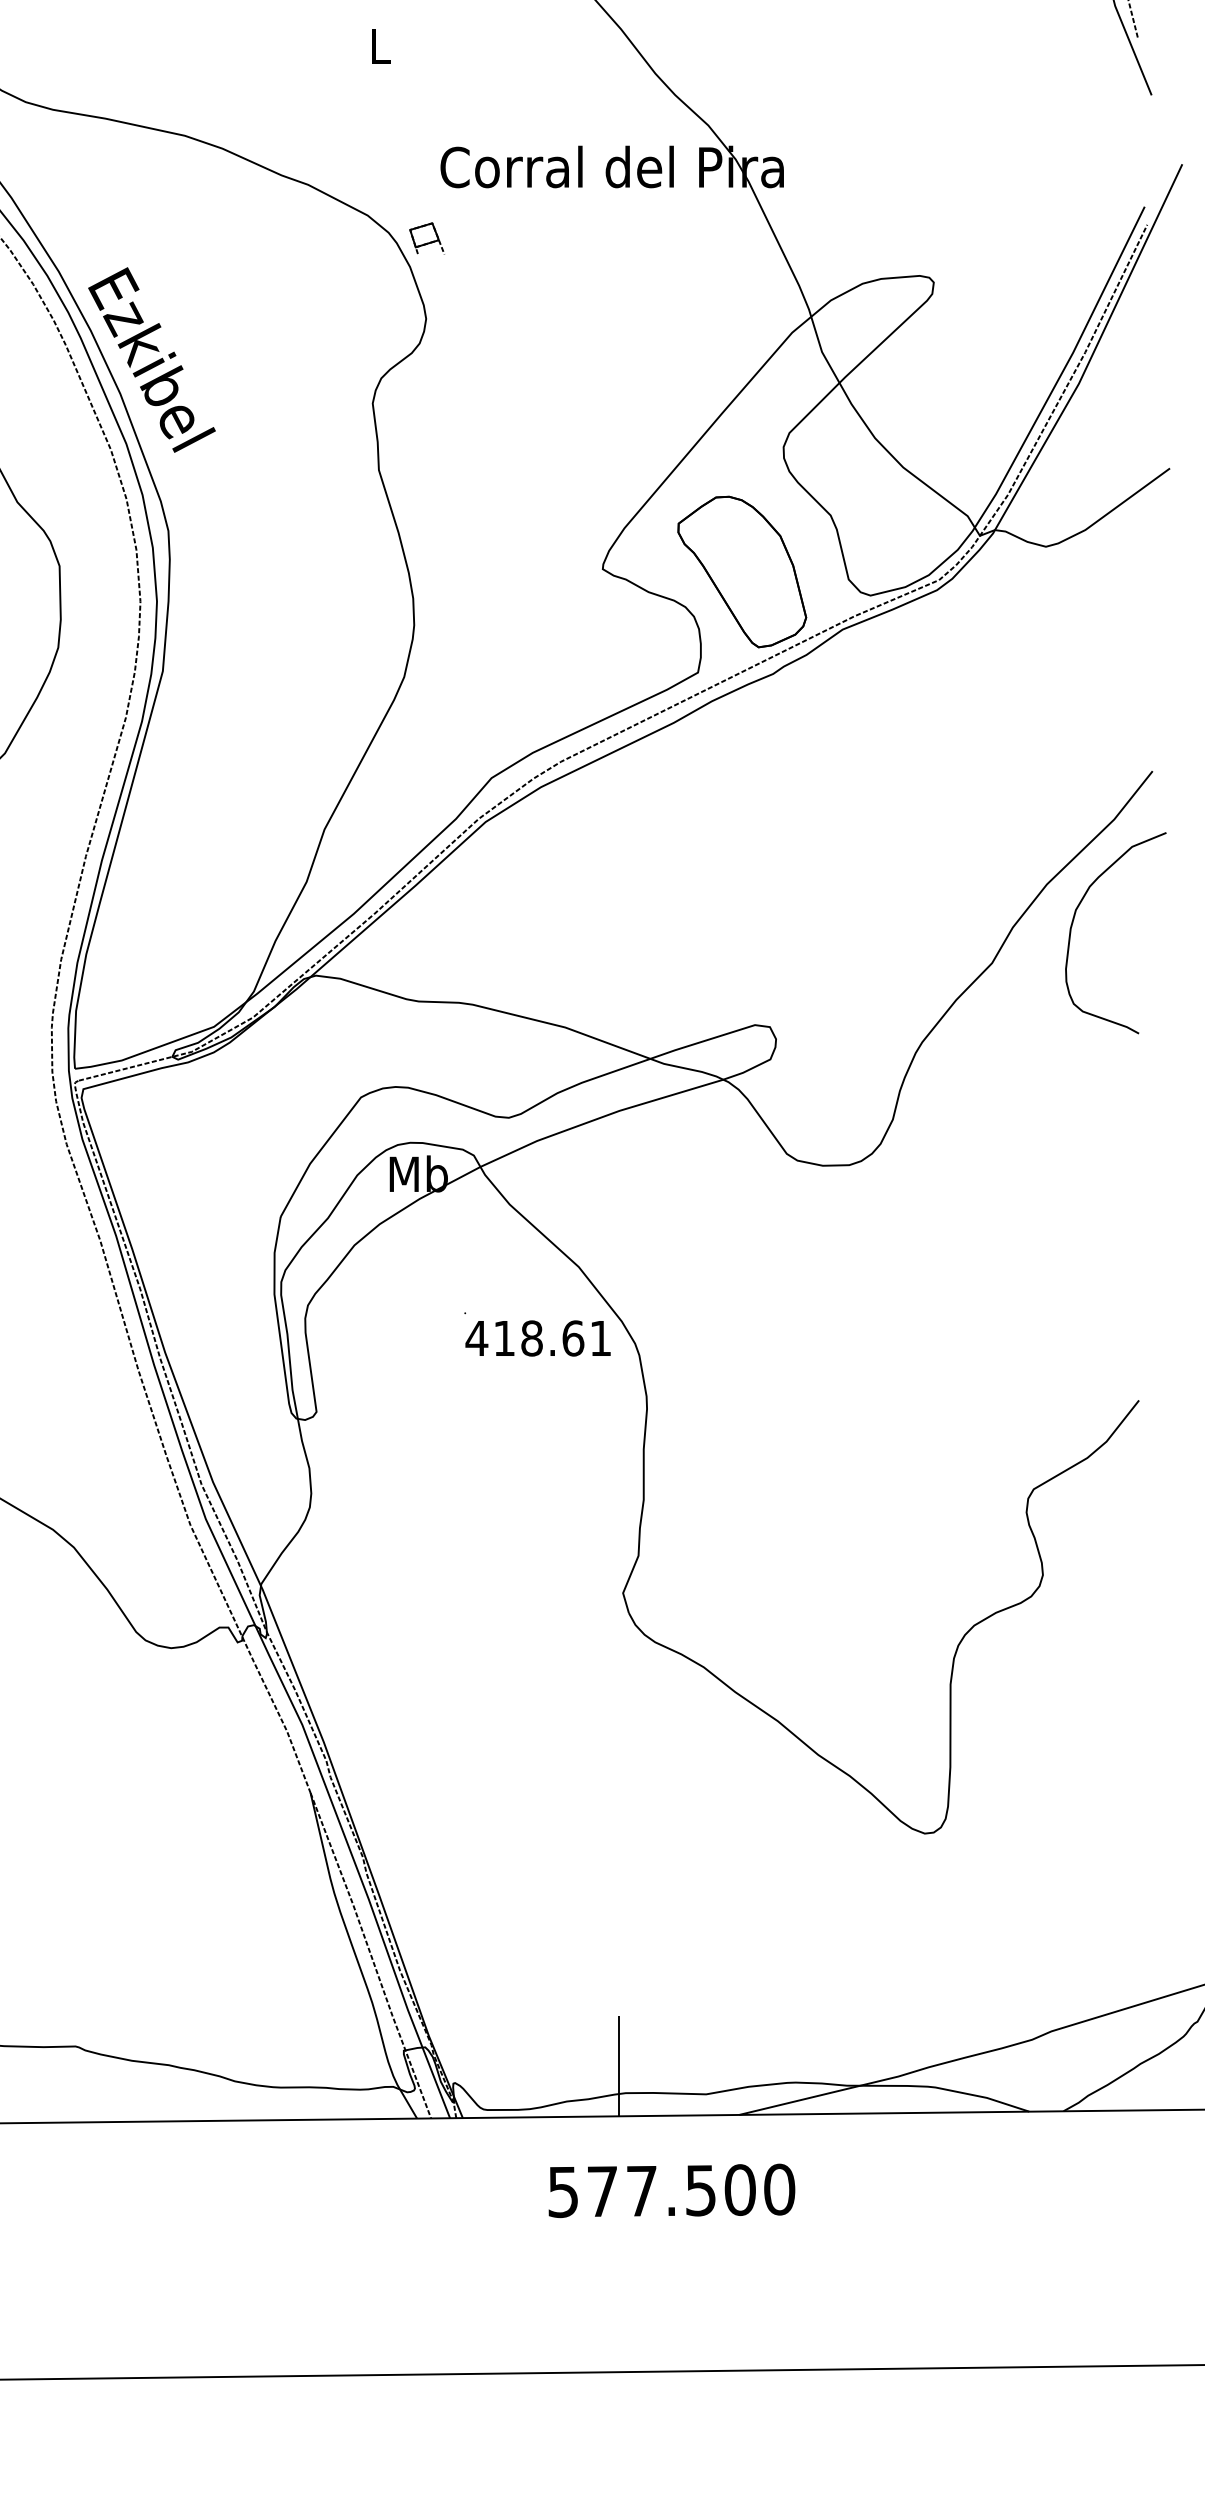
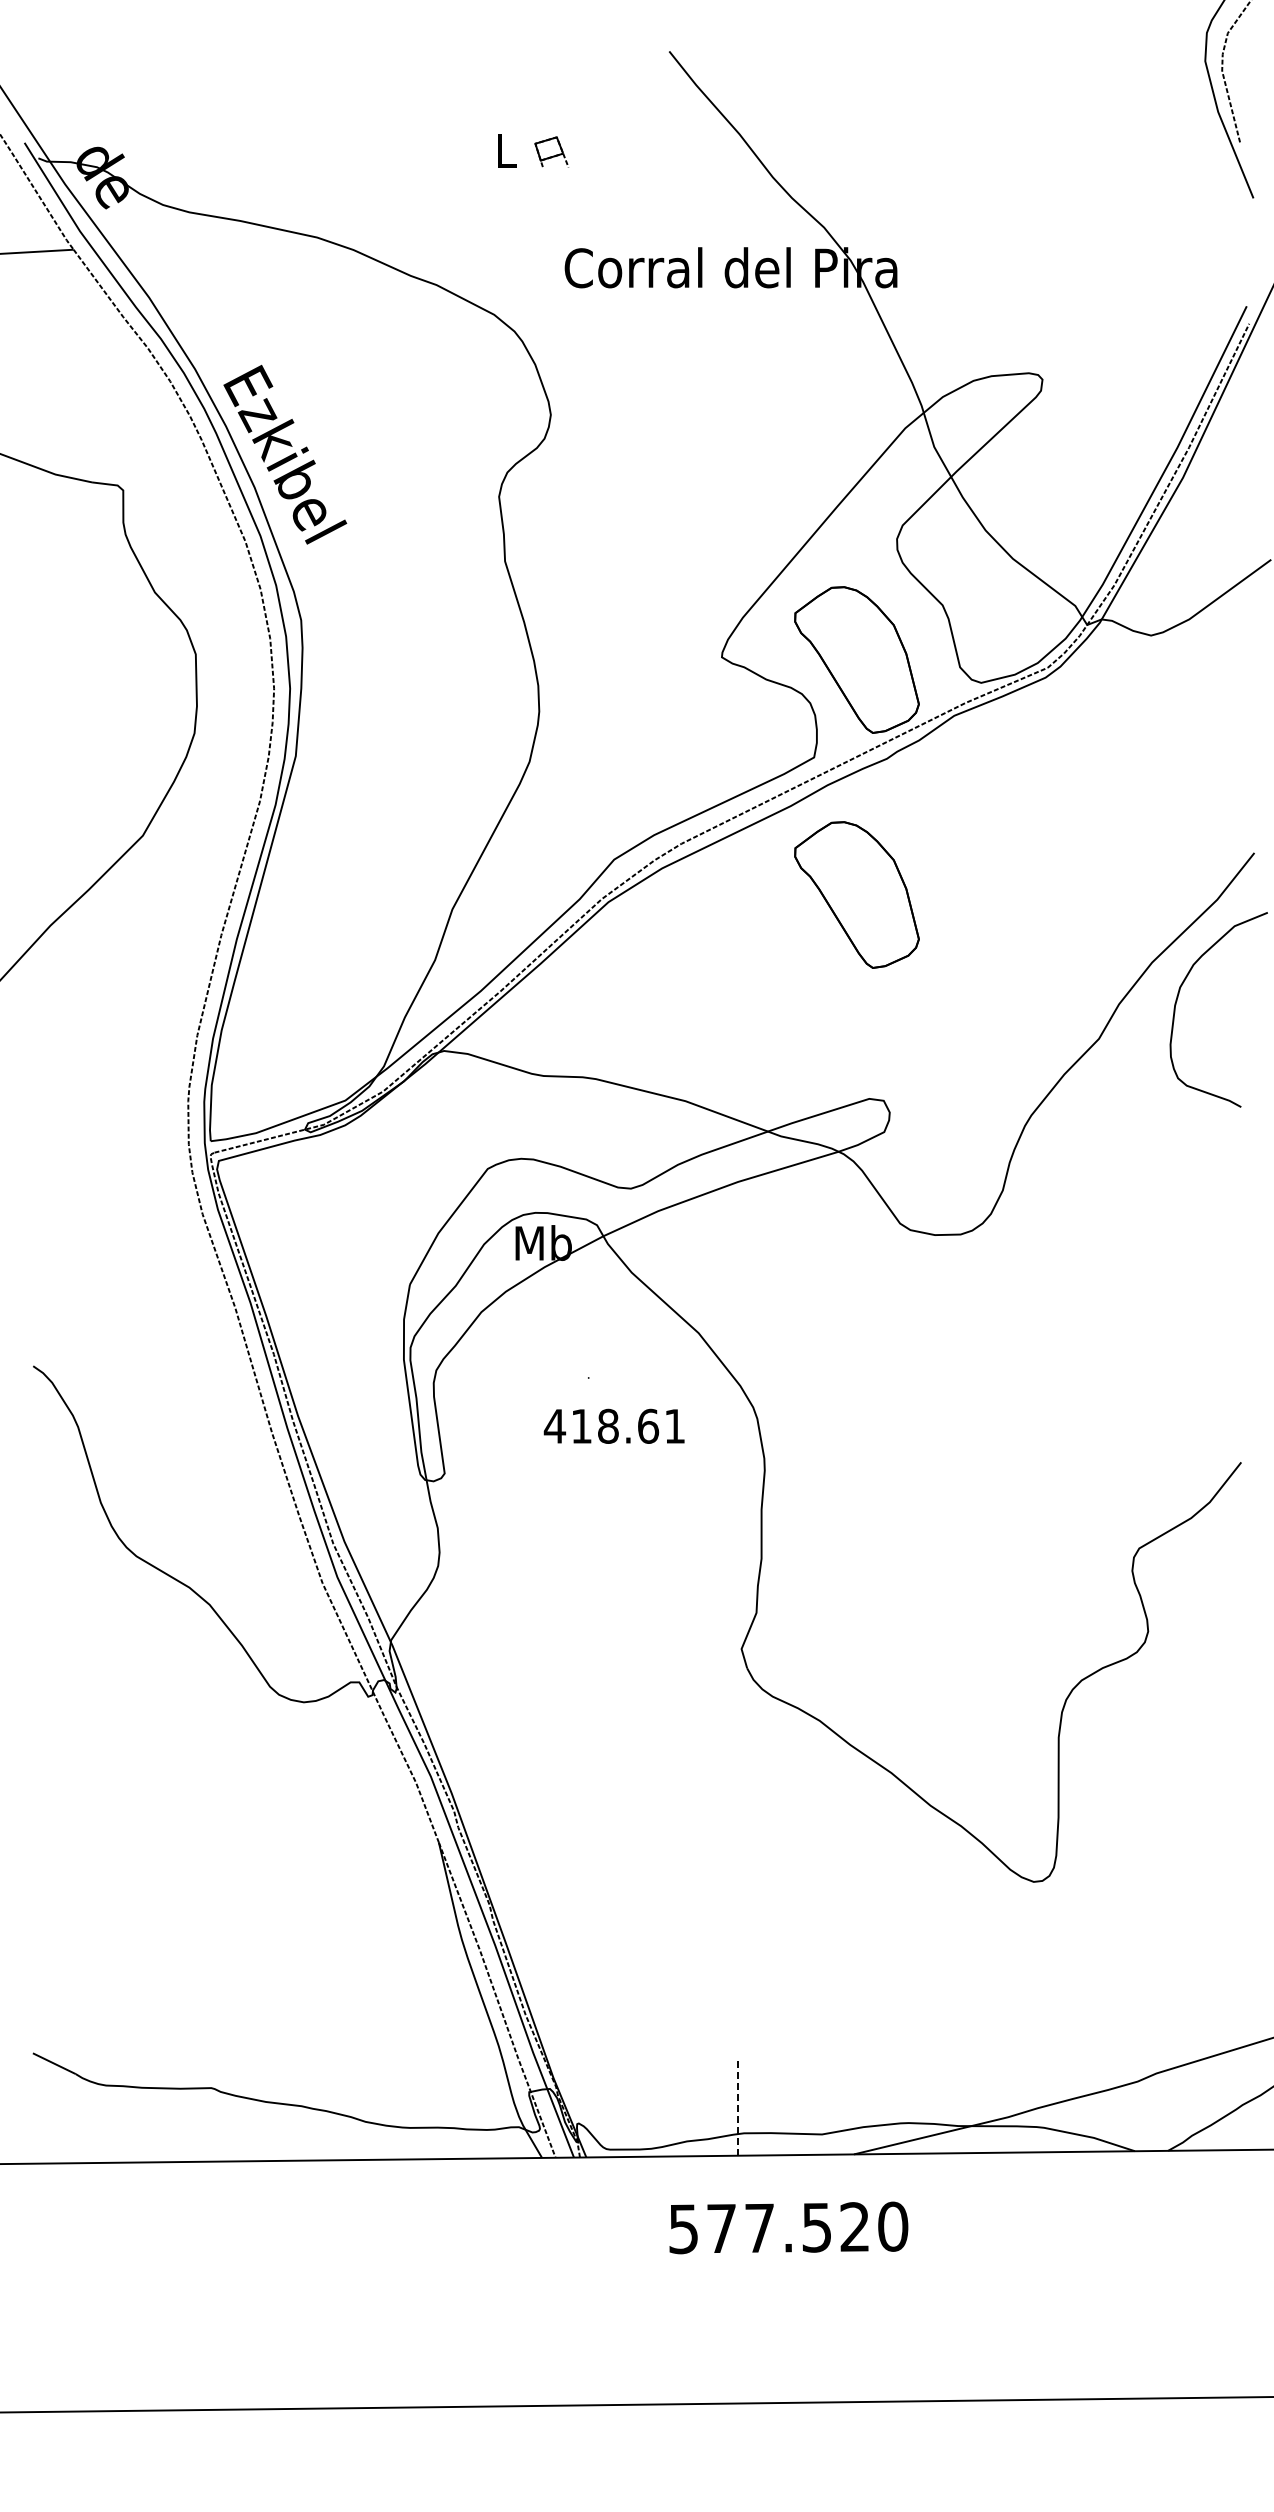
part: (426, 237) -> (551, 151), moved
part: (741, 814) -> (856, 894), added
text: (537, 1337) -> (613, 1425), moved
line: (618, 2066) -> (737, 2107), solid -> dashed
text: (740, 2190) -> (855, 2227), 577.500 -> 577.520

